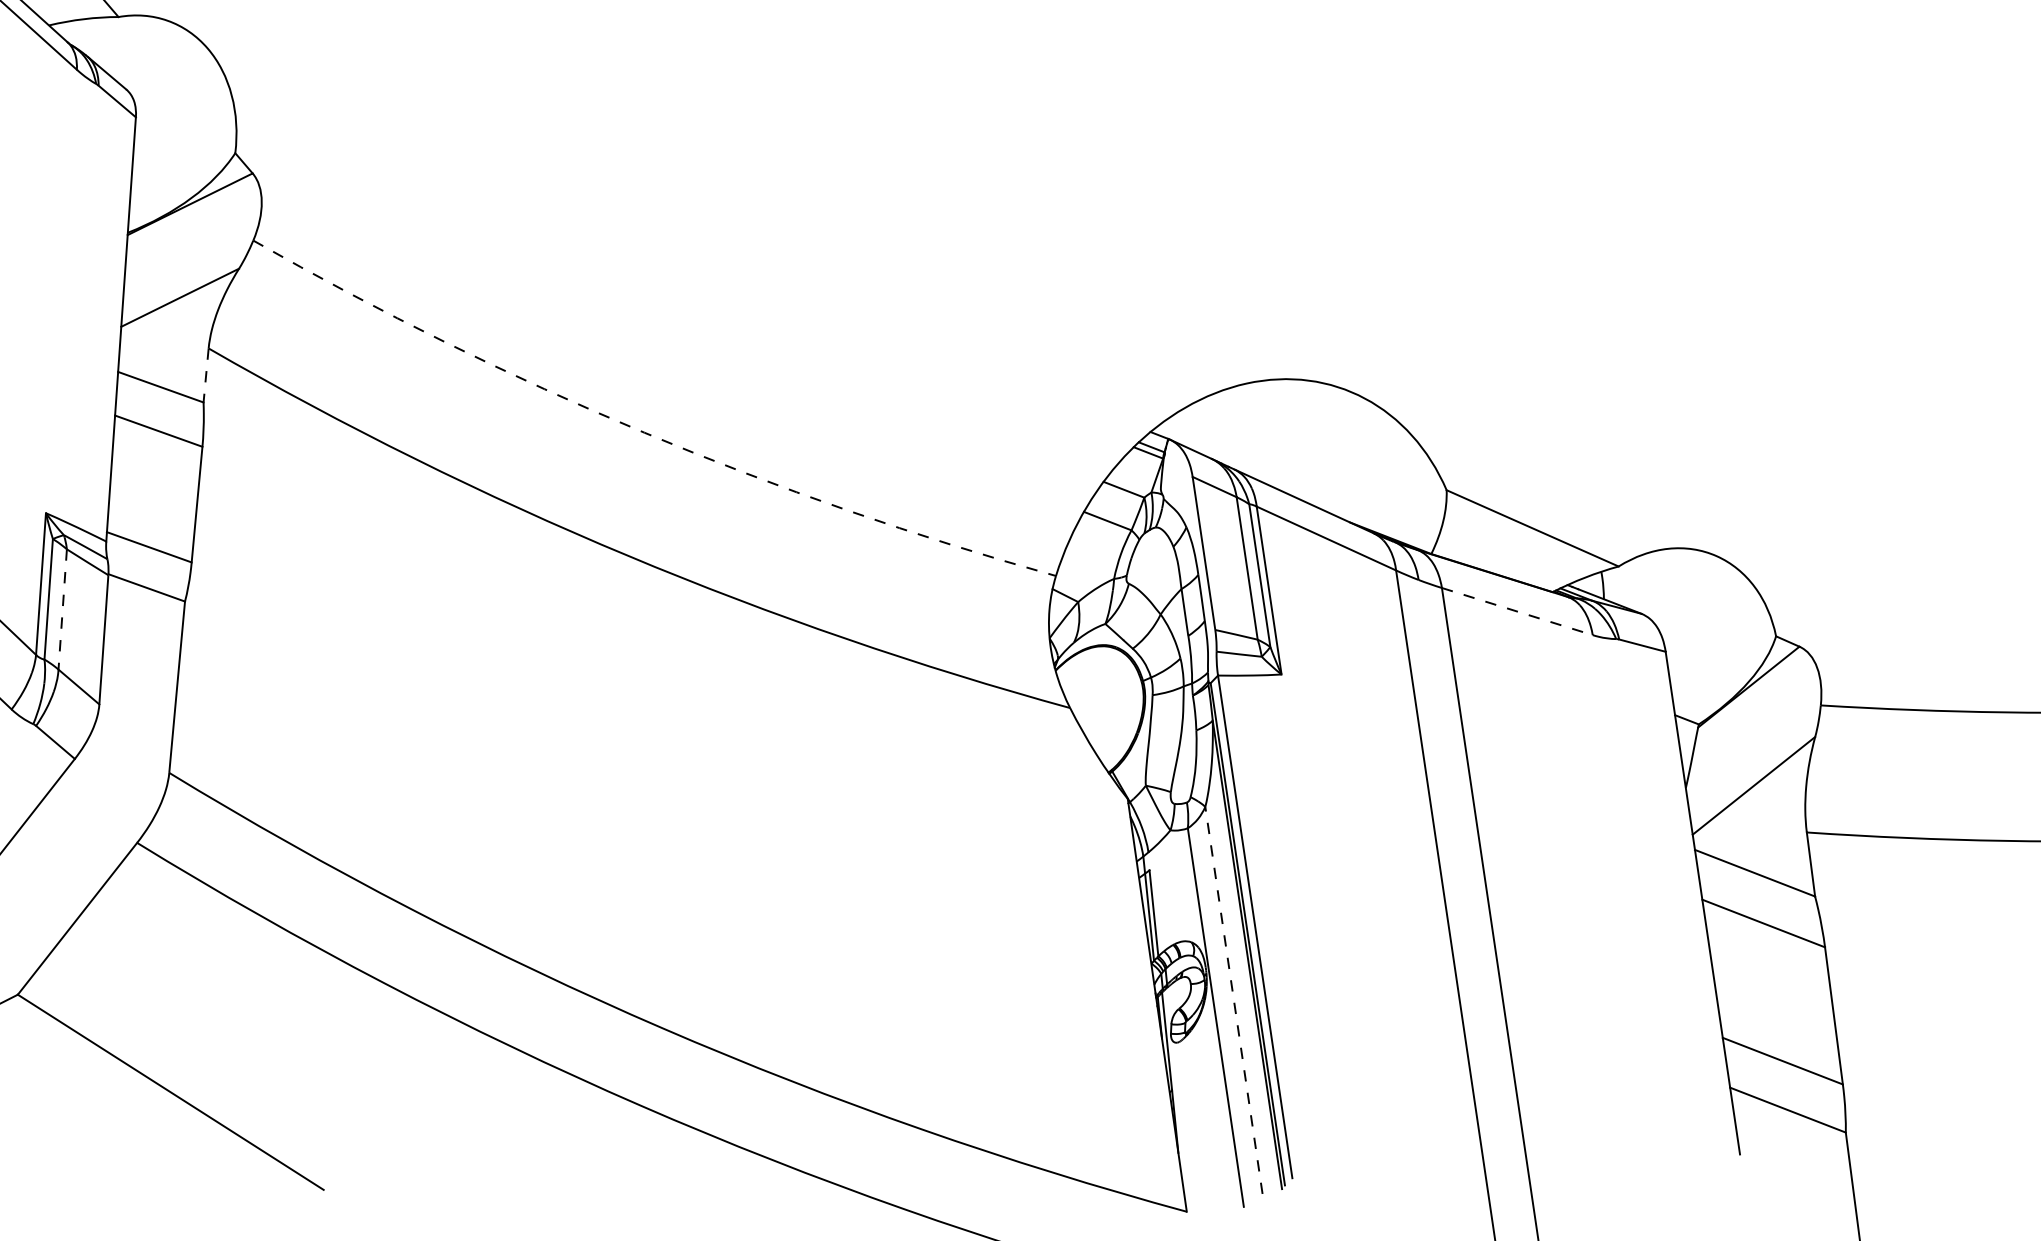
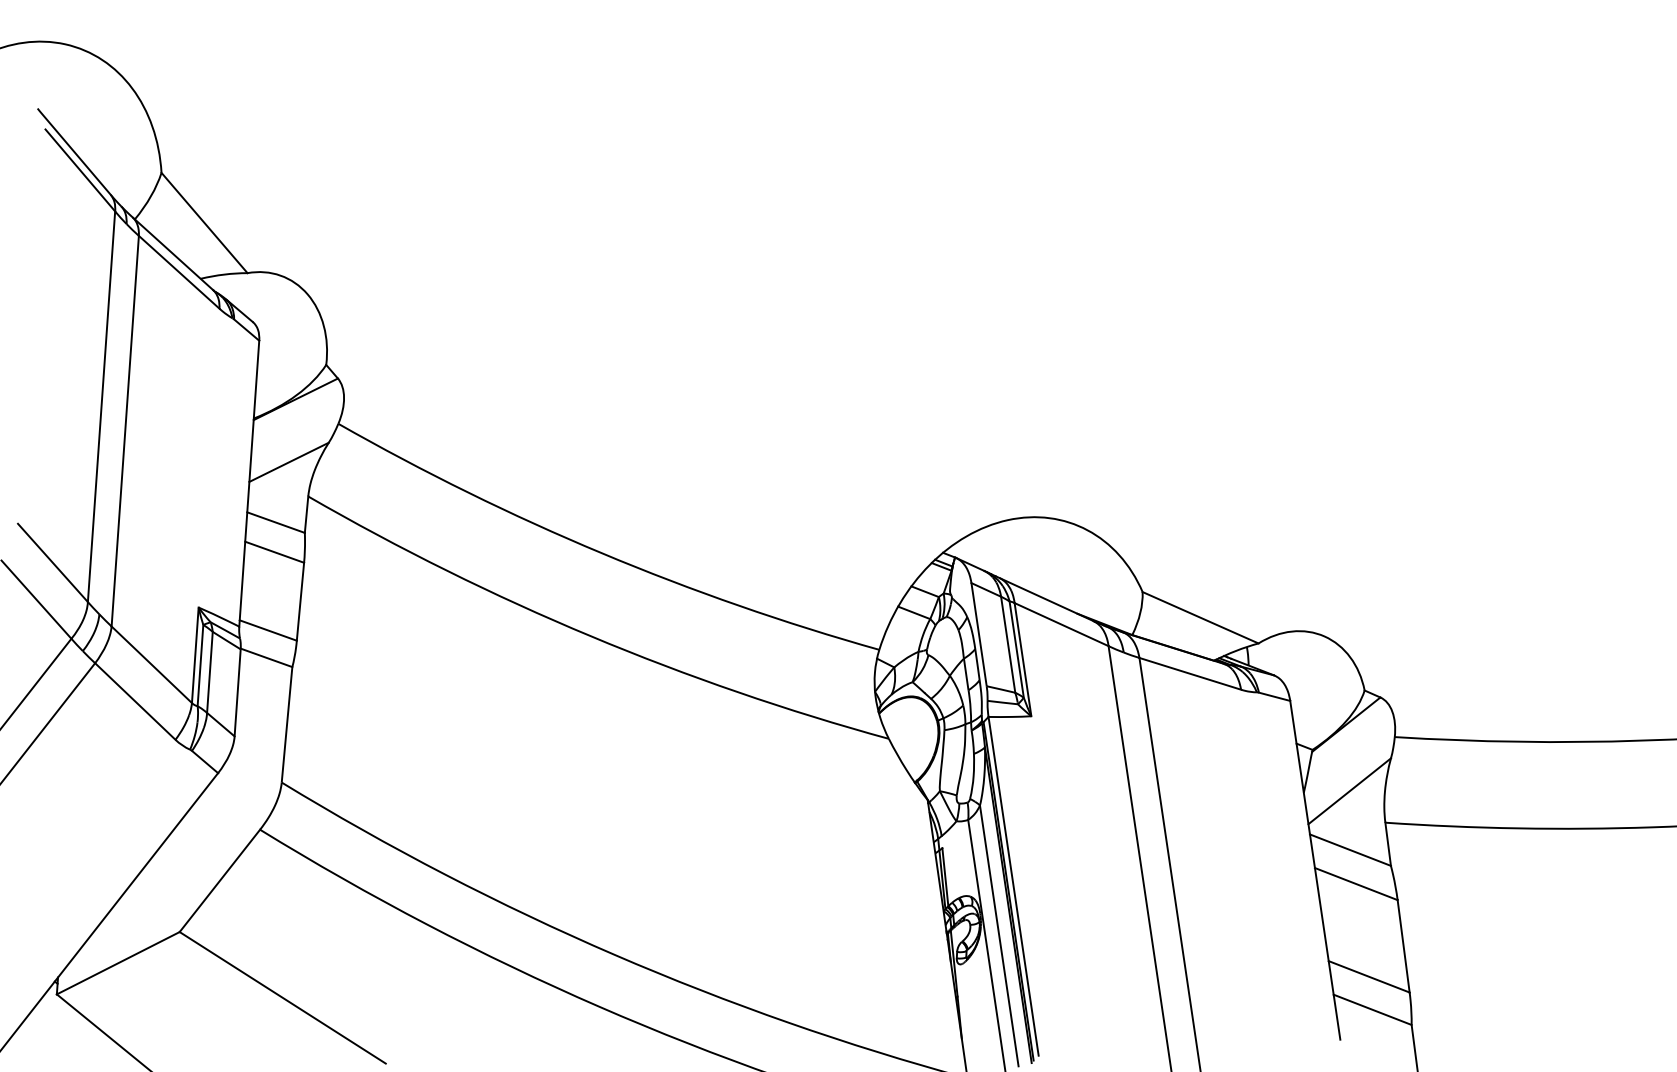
line: (206, 376) -> (306, 515), dashed -> solid
arc: (643, 433) -> (601, 553), dashed -> solid
line: (62, 609) -> (209, 672), dashed -> solid
line: (1517, 611) -> (1190, 673), dashed -> solid
line: (1234, 999) -> (999, 935), dashed -> solid

